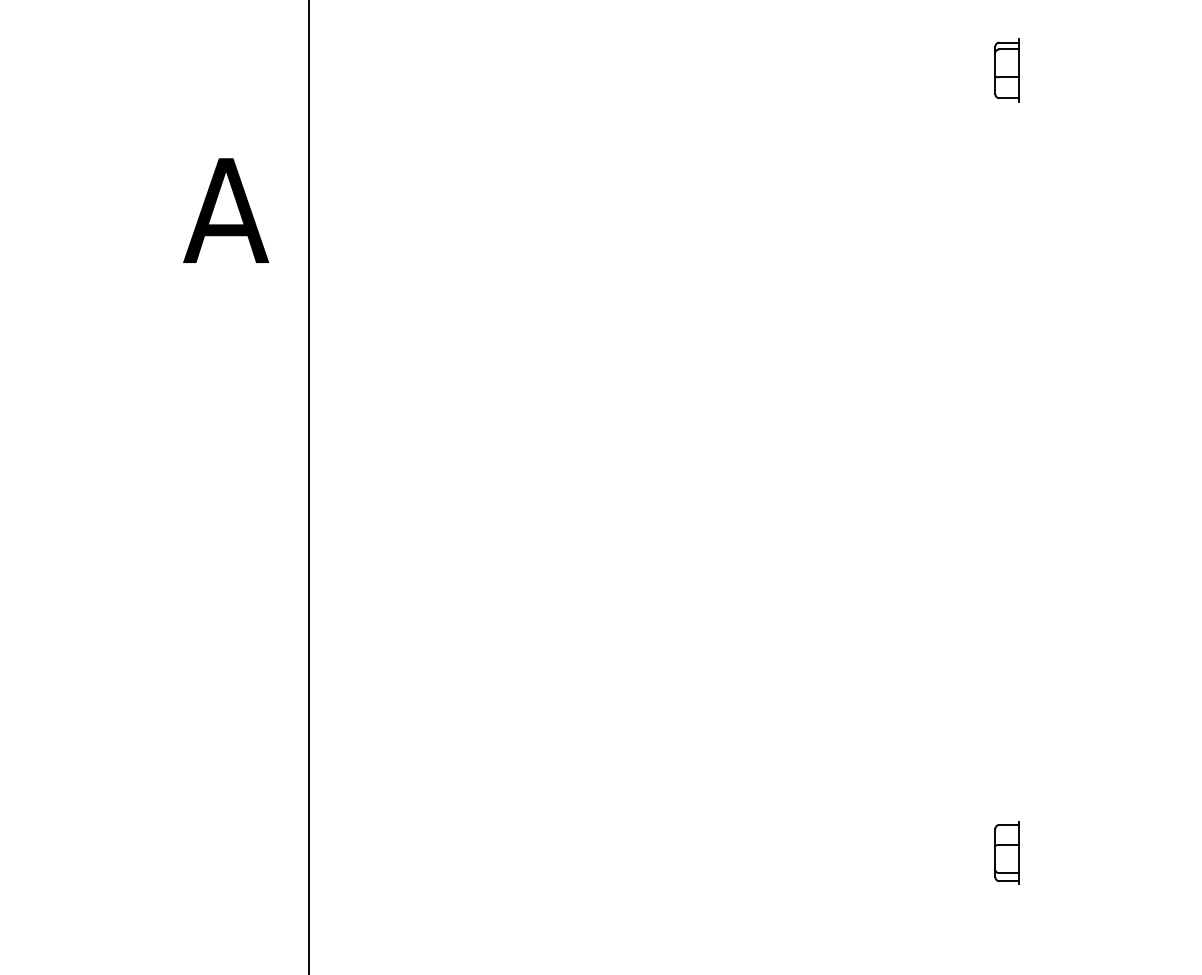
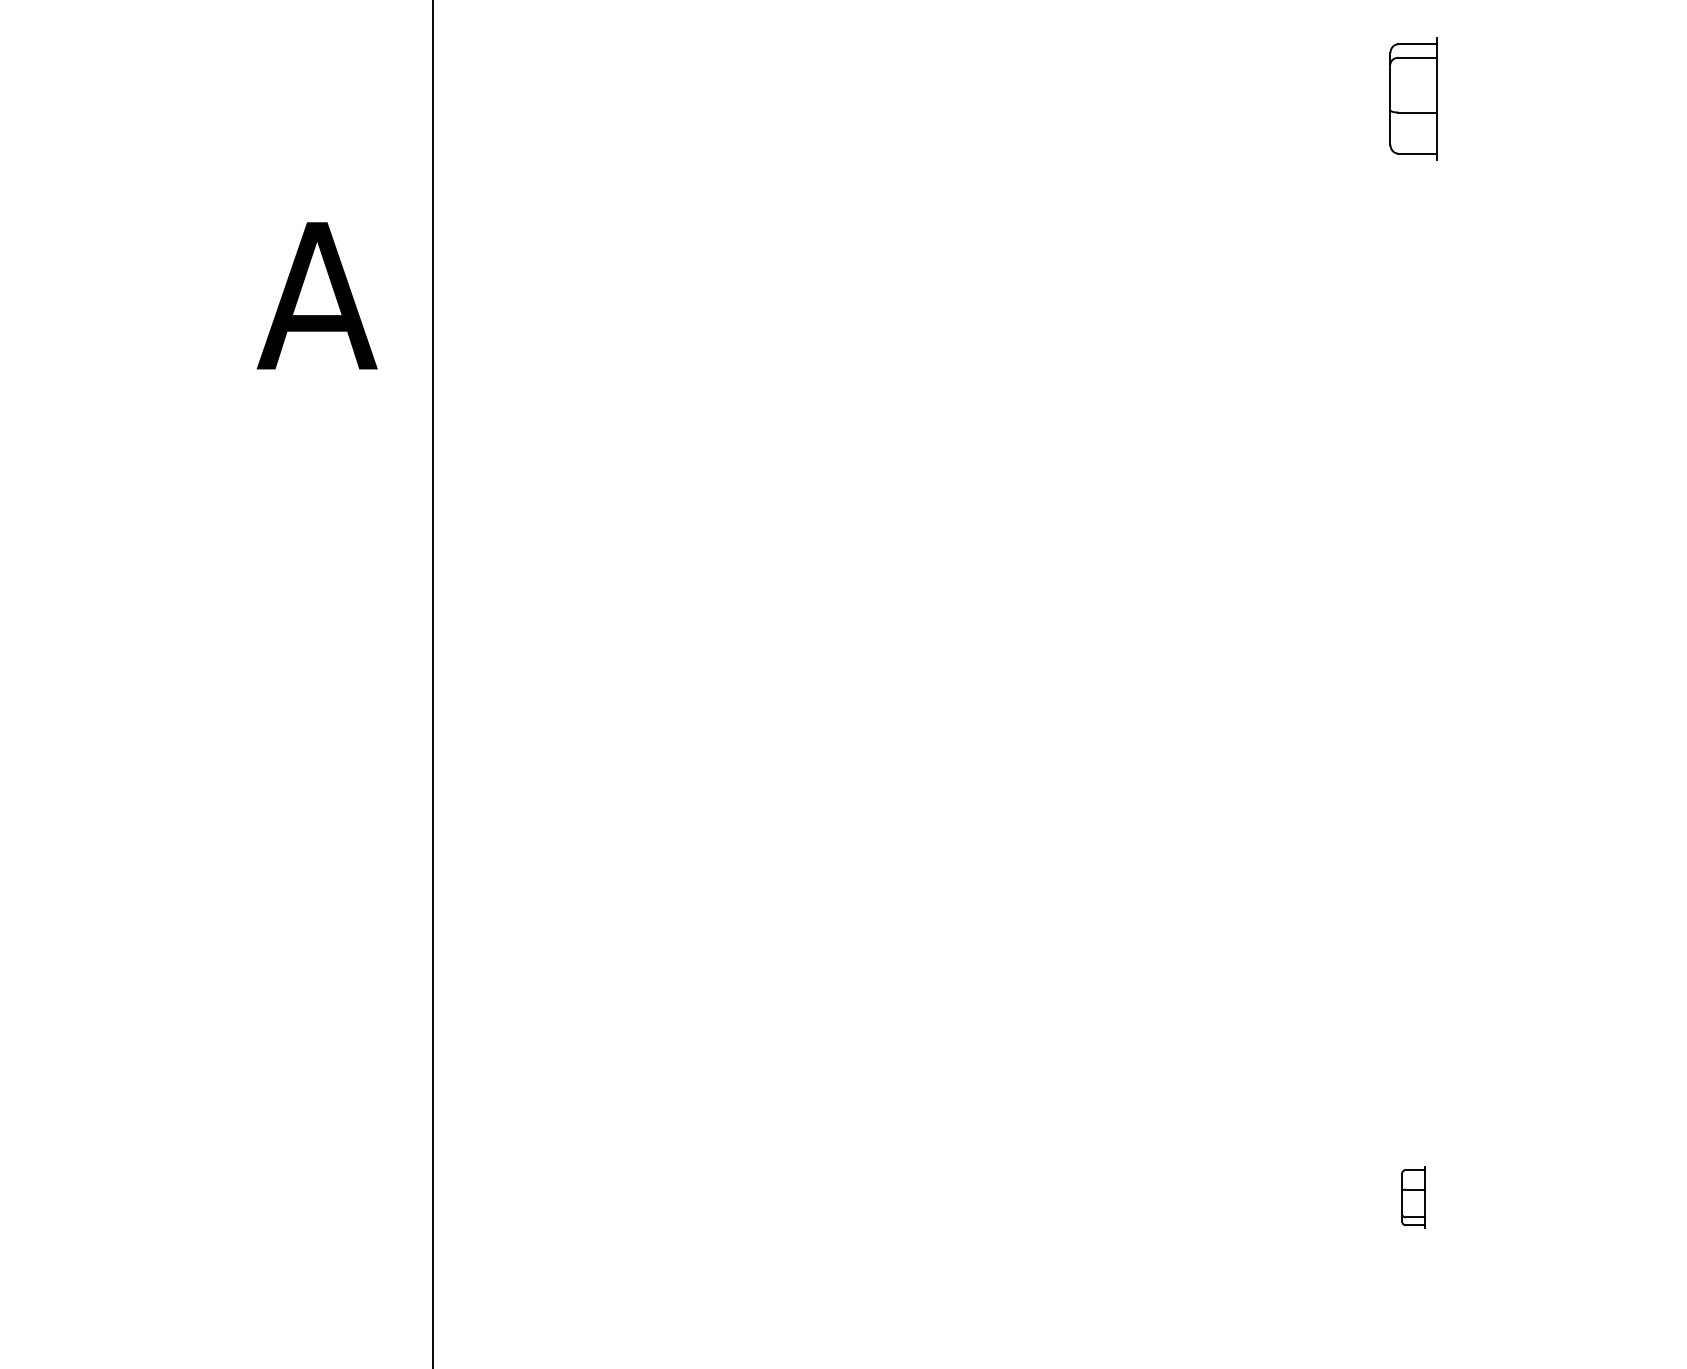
part: (1007, 70) -> (1413, 98), size x1.4
part: (1007, 852) -> (1413, 1197), size x0.7

